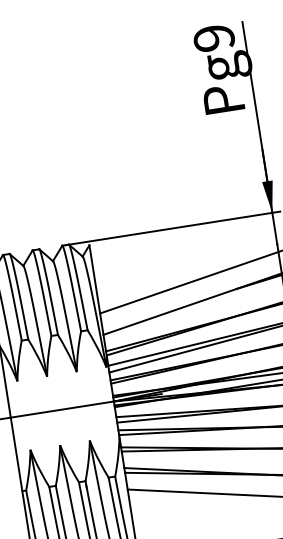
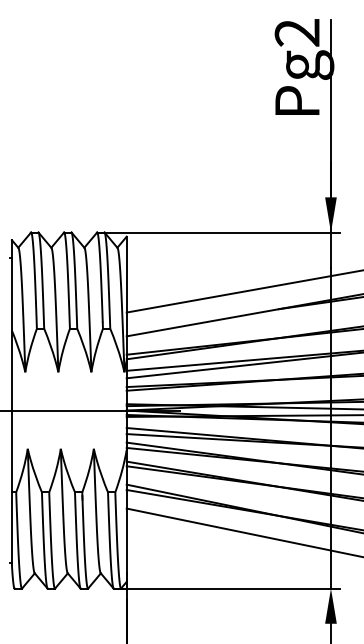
text: (214, 37) -> (297, 32), Pg9 -> Pg2

